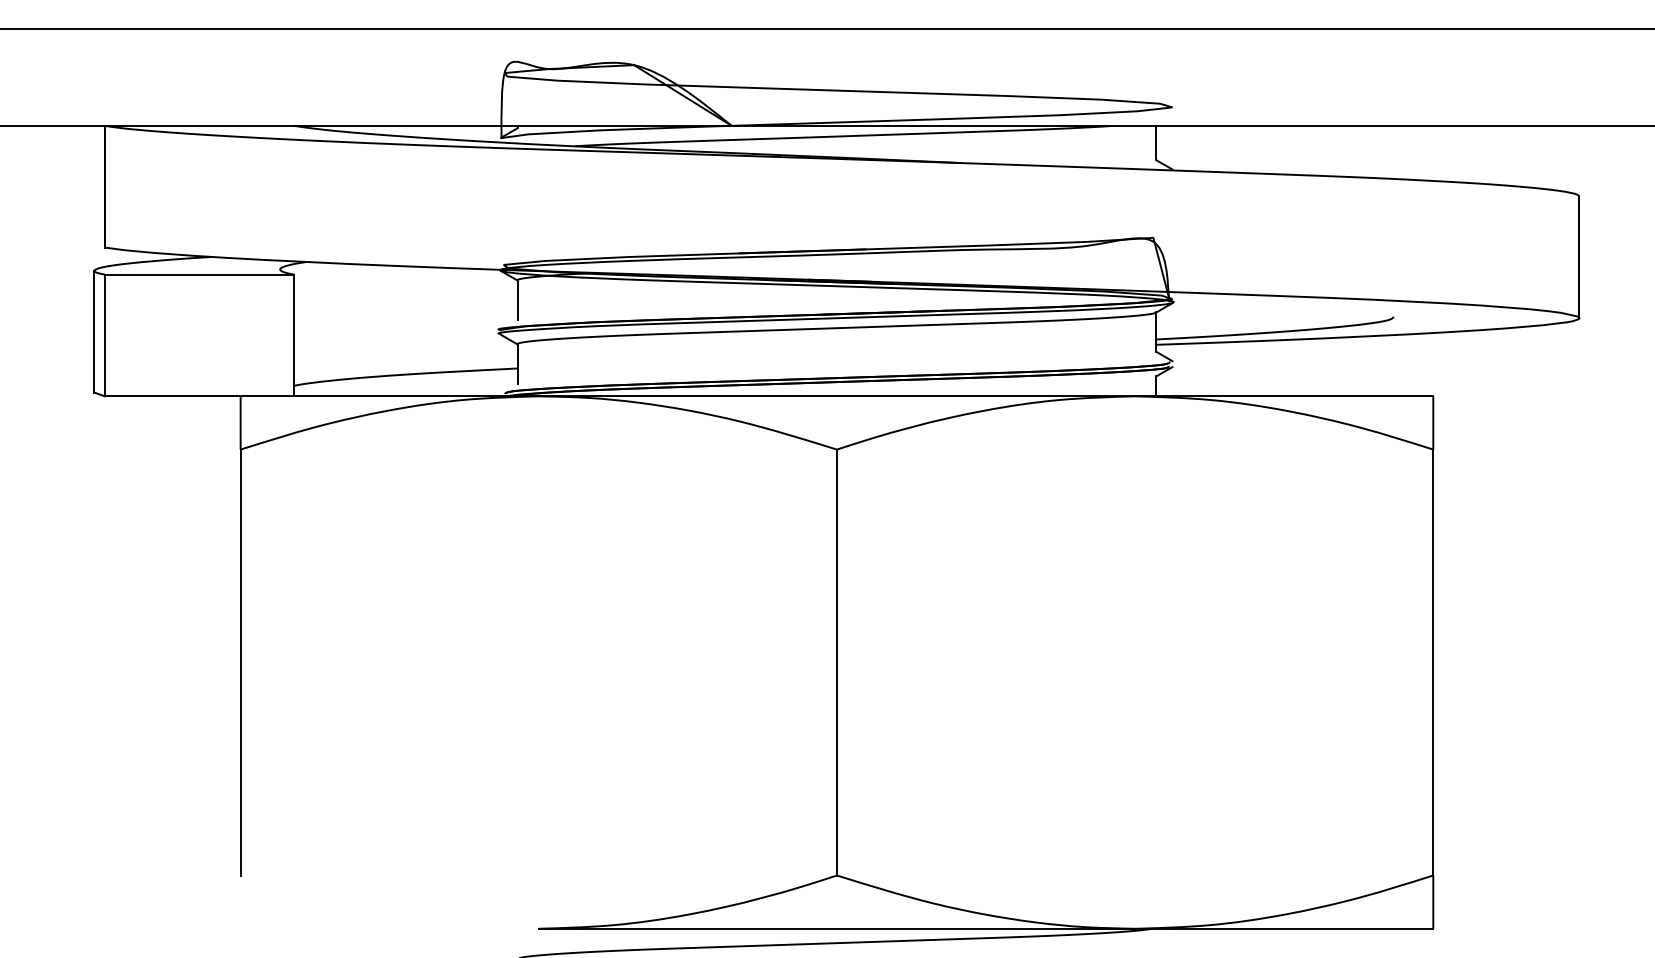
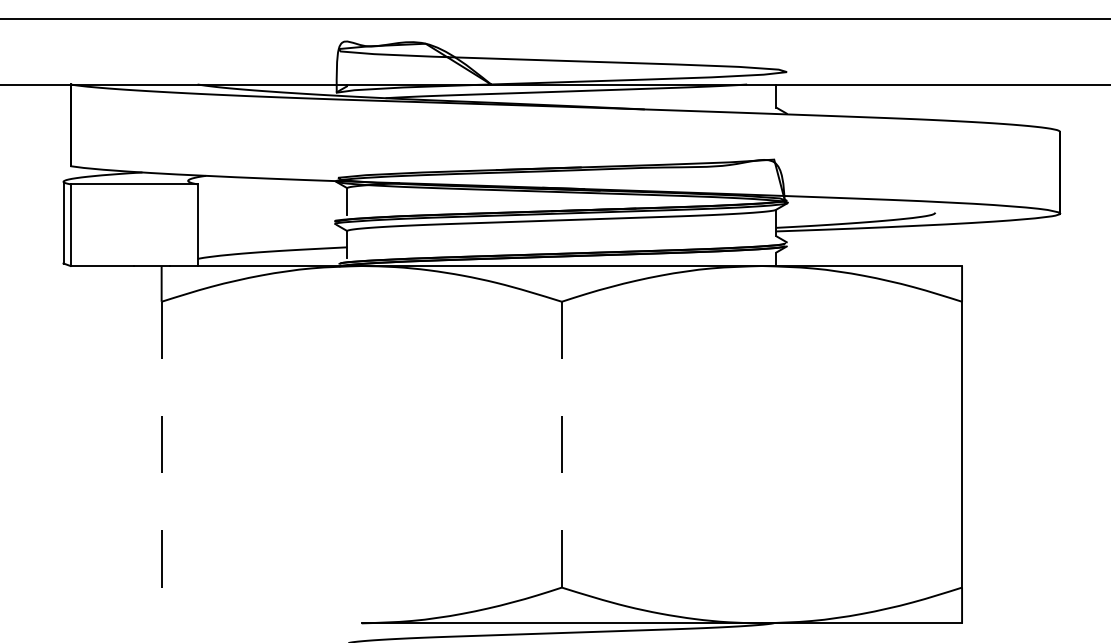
line: (240, 662) -> (161, 444), solid -> dashed
line: (836, 662) -> (561, 444), solid -> dashed

